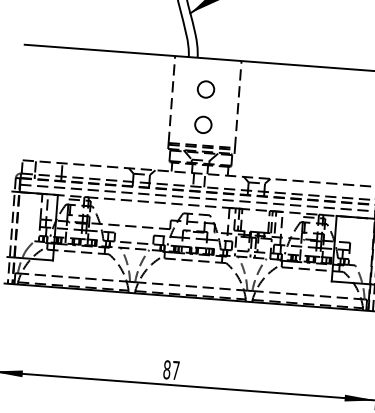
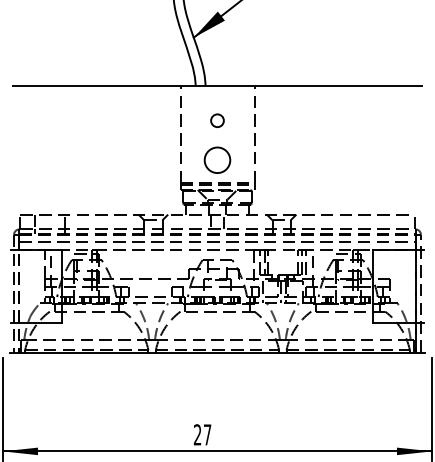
circle: (206, 89) -> (217, 120), size x0.7
circle: (203, 125) -> (217, 160), size x1.4
text: (166, 369) -> (197, 434), 87 -> 27

